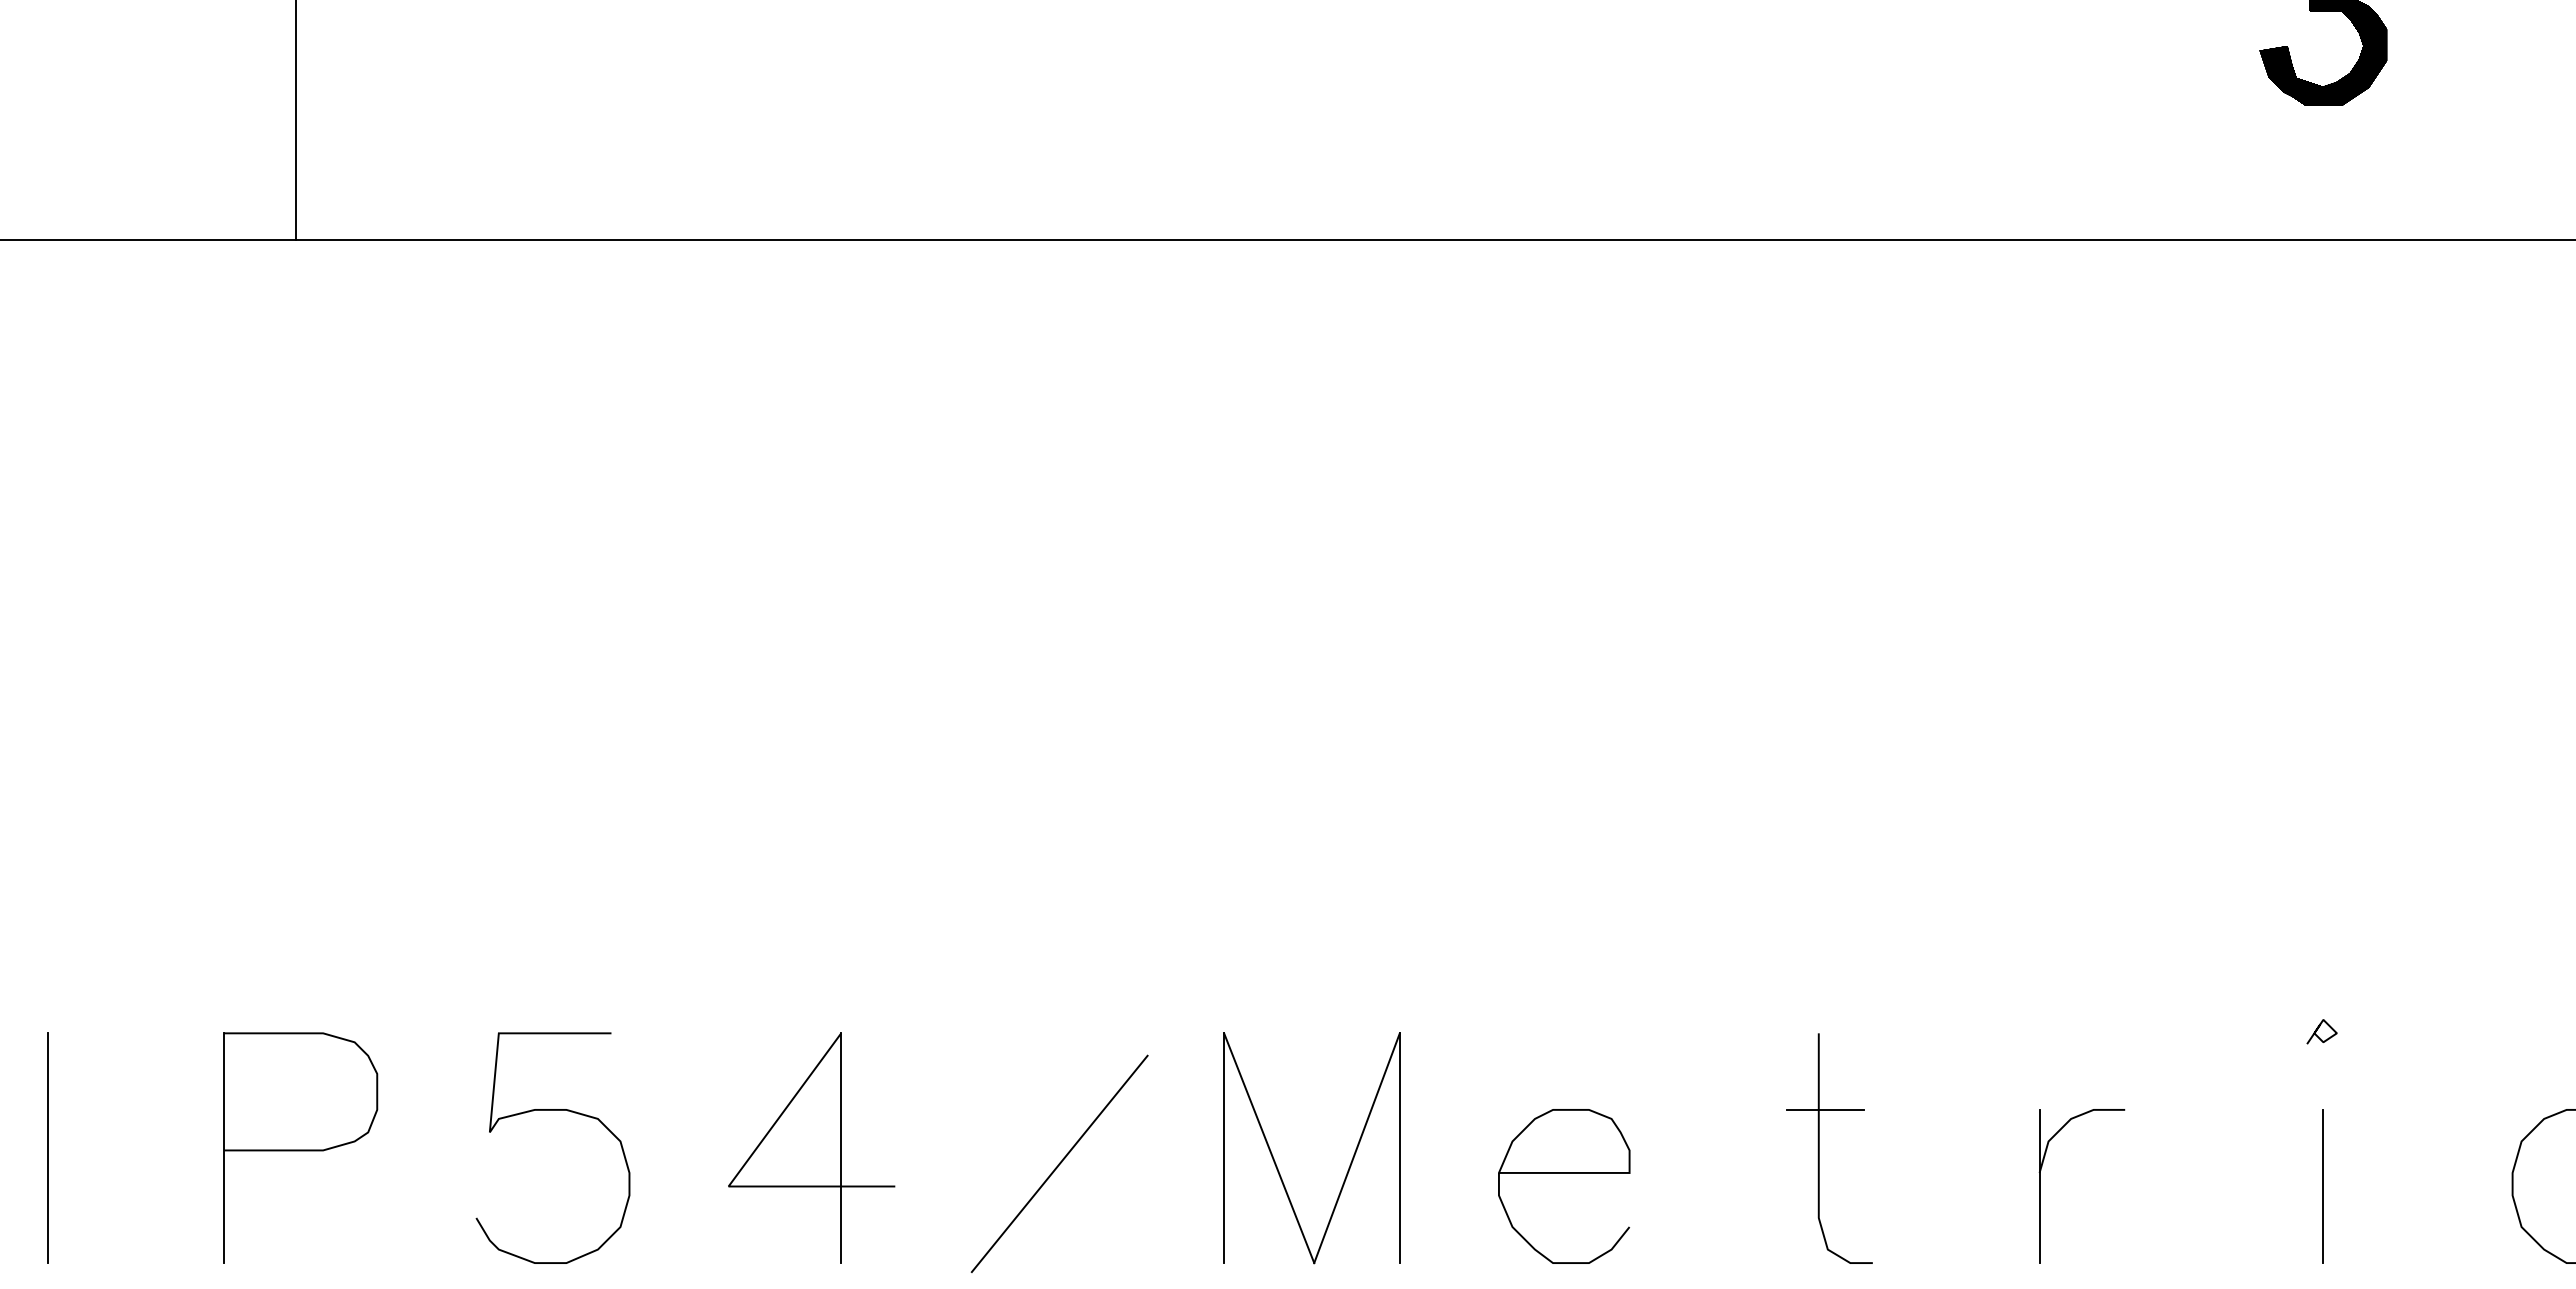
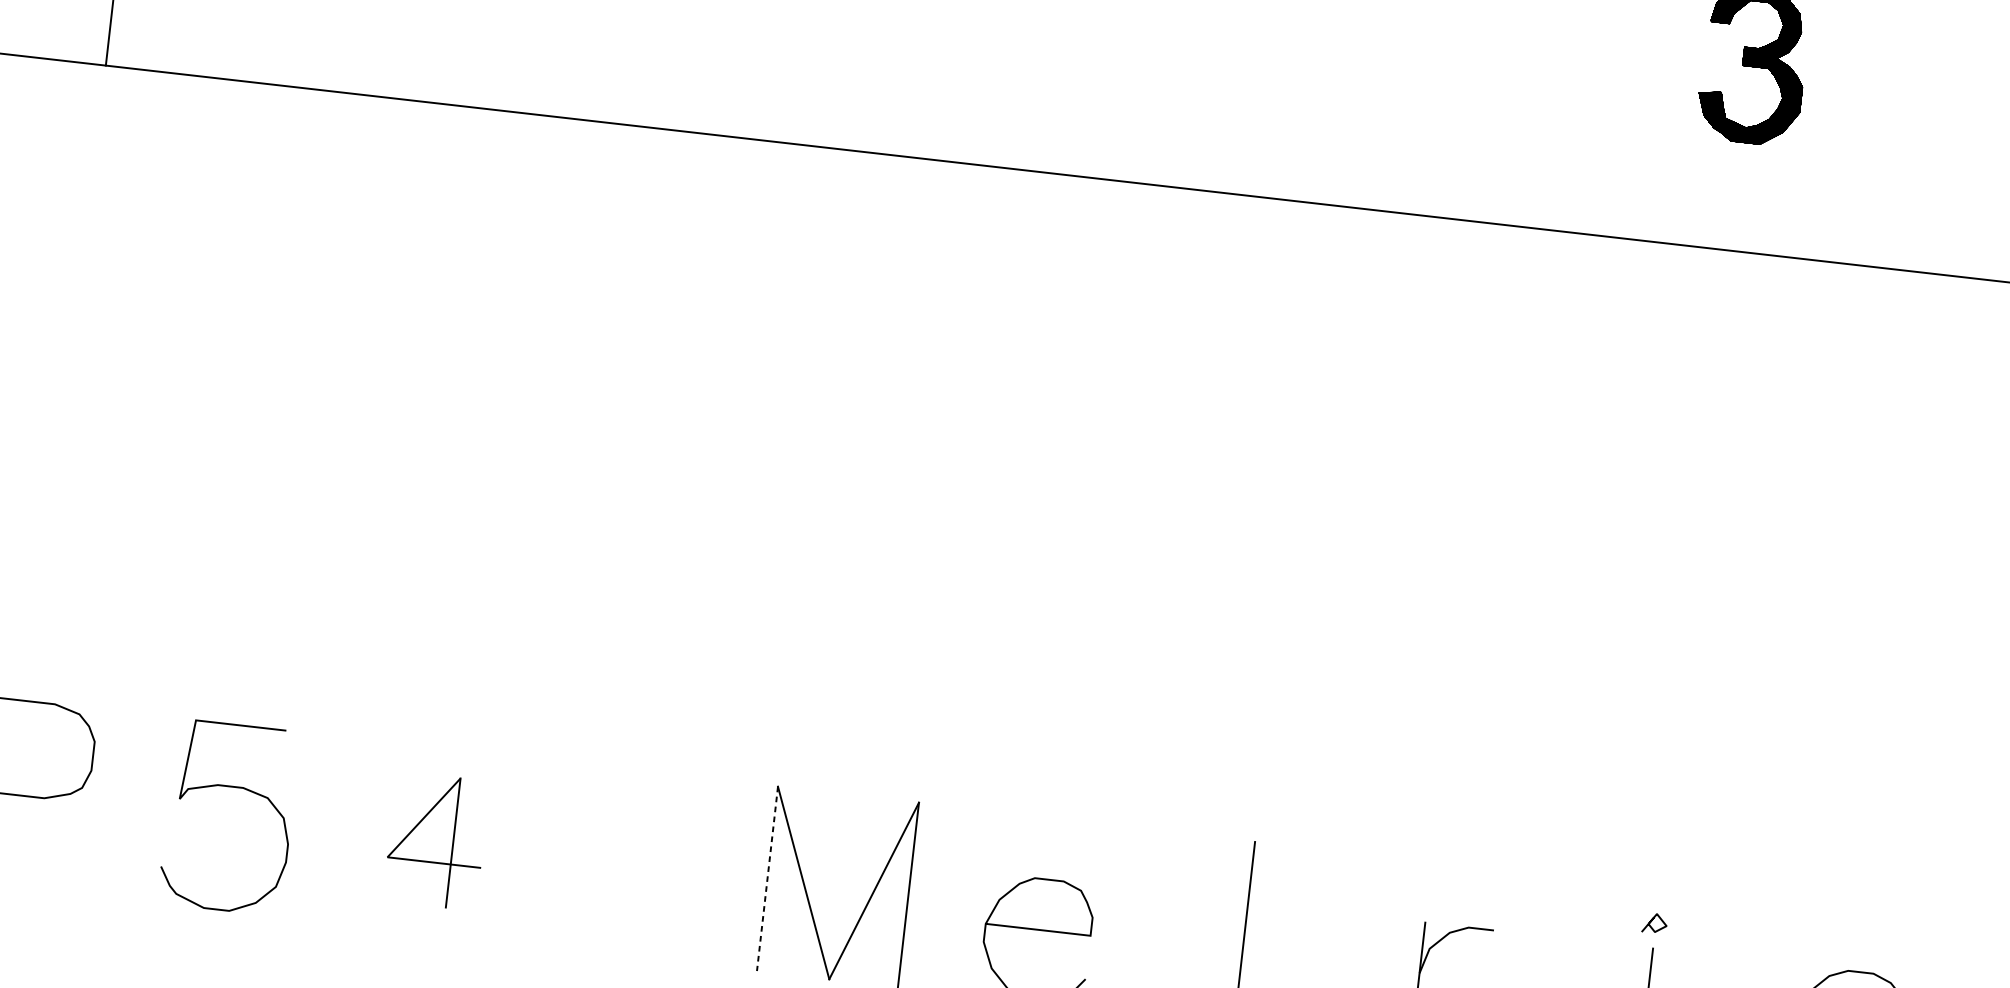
part: (2321, 1031) -> (1654, 923), moved
line: (1825, 1109) -> (1253, 902), removed
part: (811, 1147) -> (436, 840), size x0.7
line: (1224, 1148) -> (767, 879), solid -> dashed
line: (1059, 1163) -> (634, 876), removed

